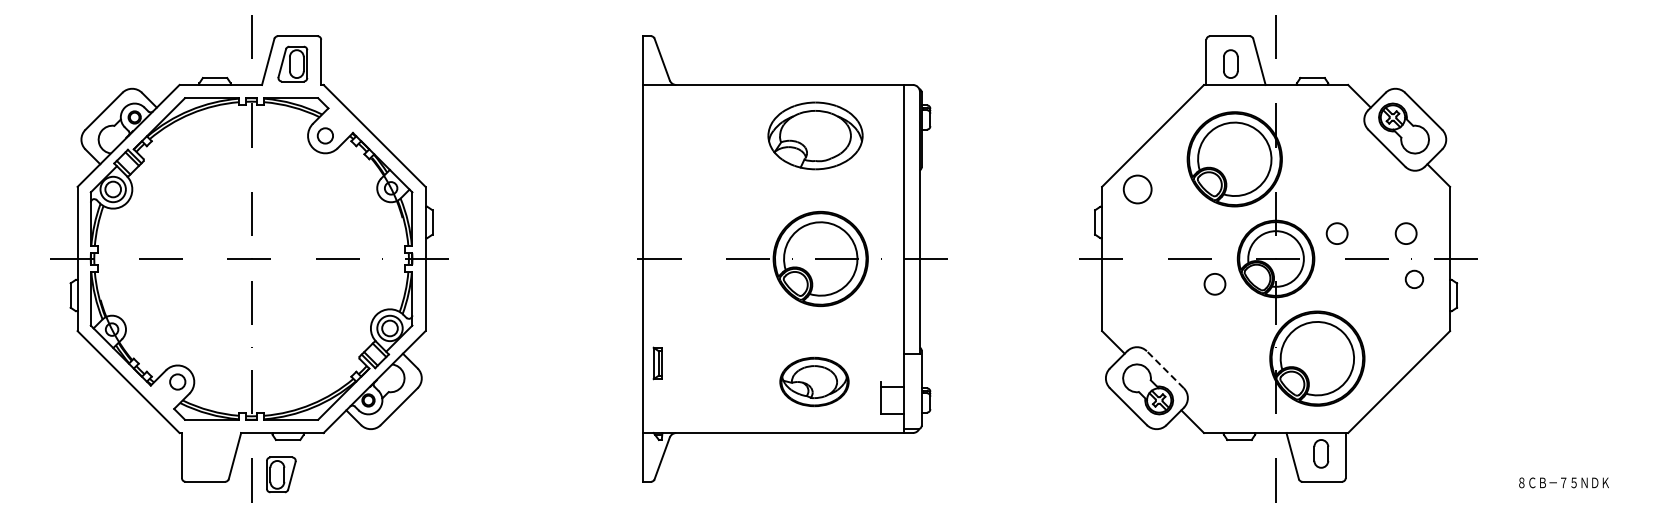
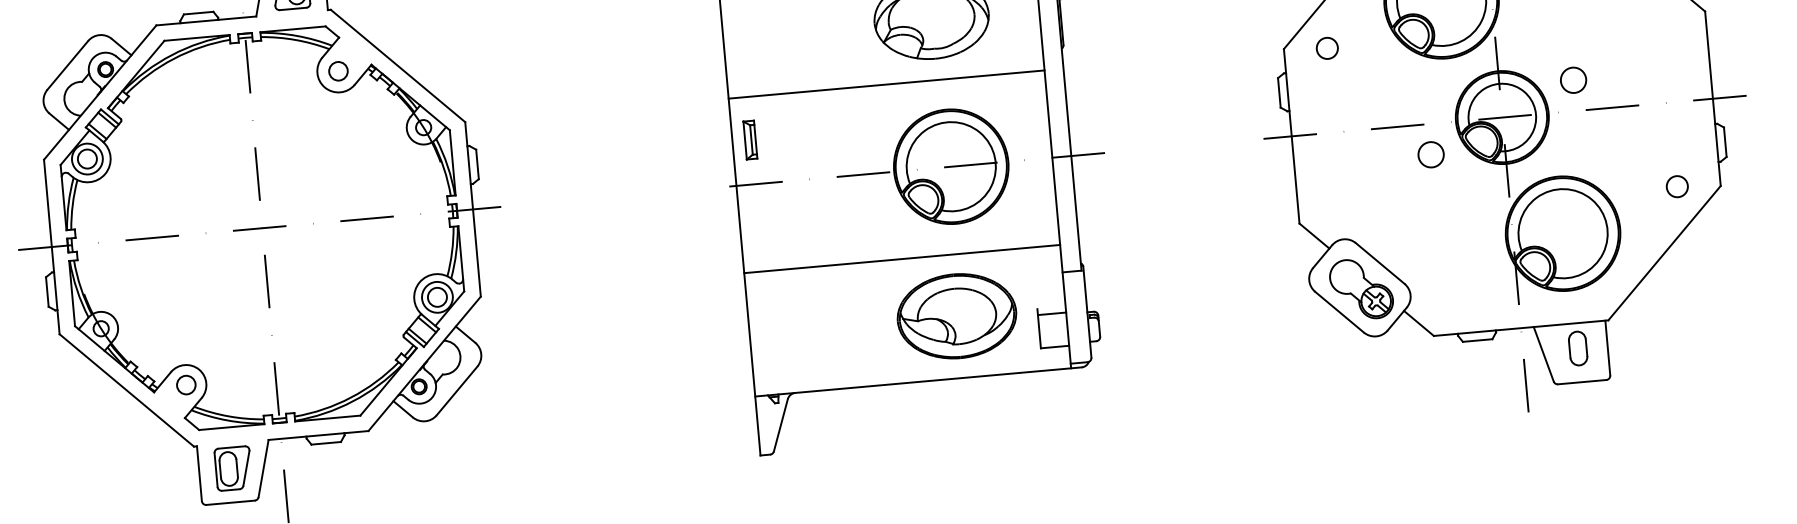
line: (773, 186) -> (886, 84), added
circle: (1137, 189) -> (1327, 48), size x0.62
circle: (1405, 233) -> (1656, 72), removed
circle: (1414, 278) -> (1677, 185), moved
line: (773, 331) -> (901, 259), added
part: (657, 363) -> (749, 140), moved
line: (1165, 369) -> (1380, 263), dashed -> solid
part: (814, 381) -> (956, 315), size x1.43
part: (281, 474) -> (233, 468), moved

